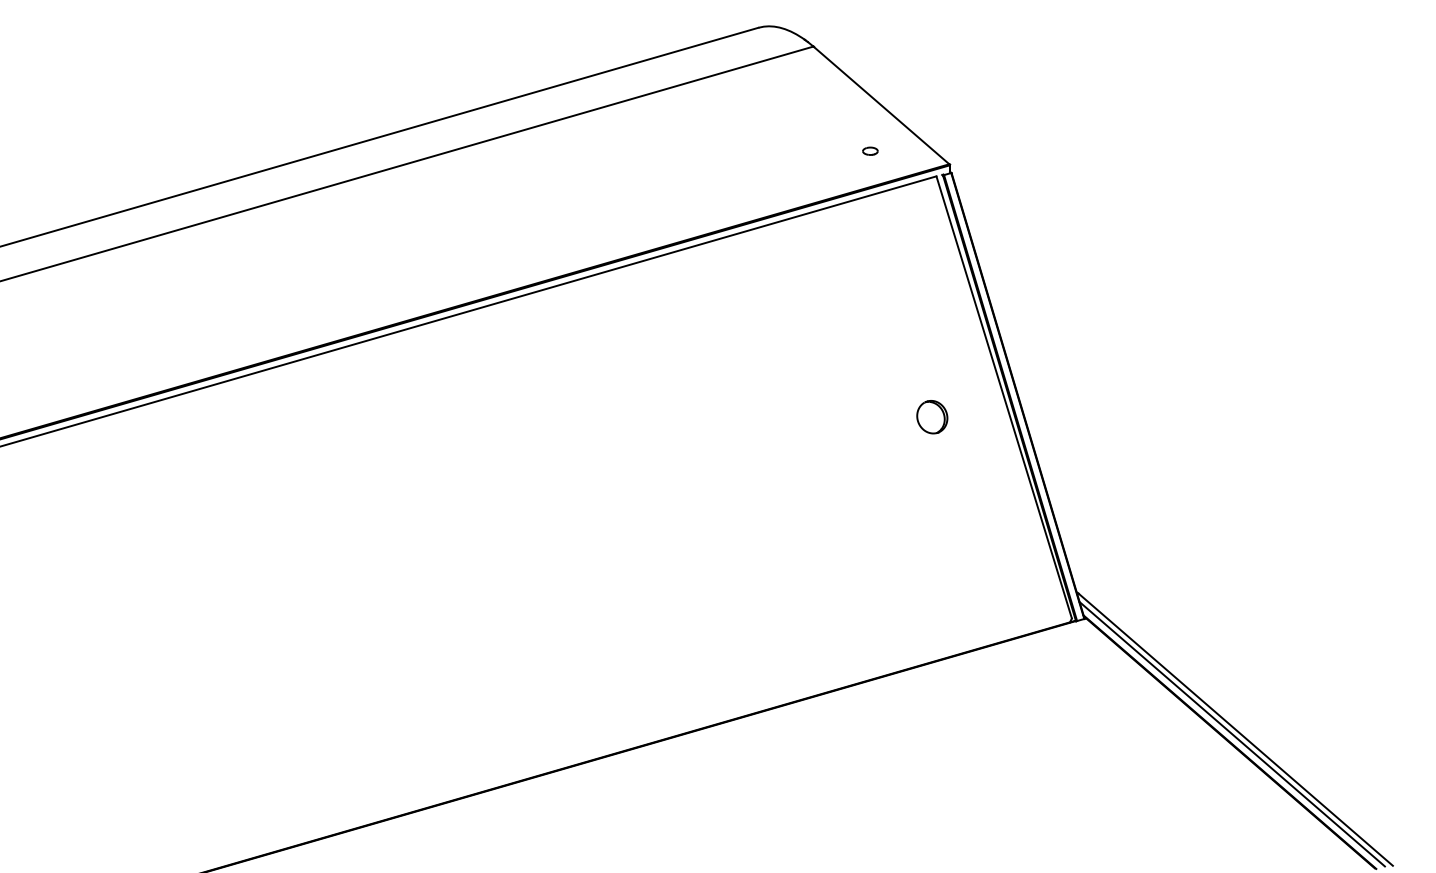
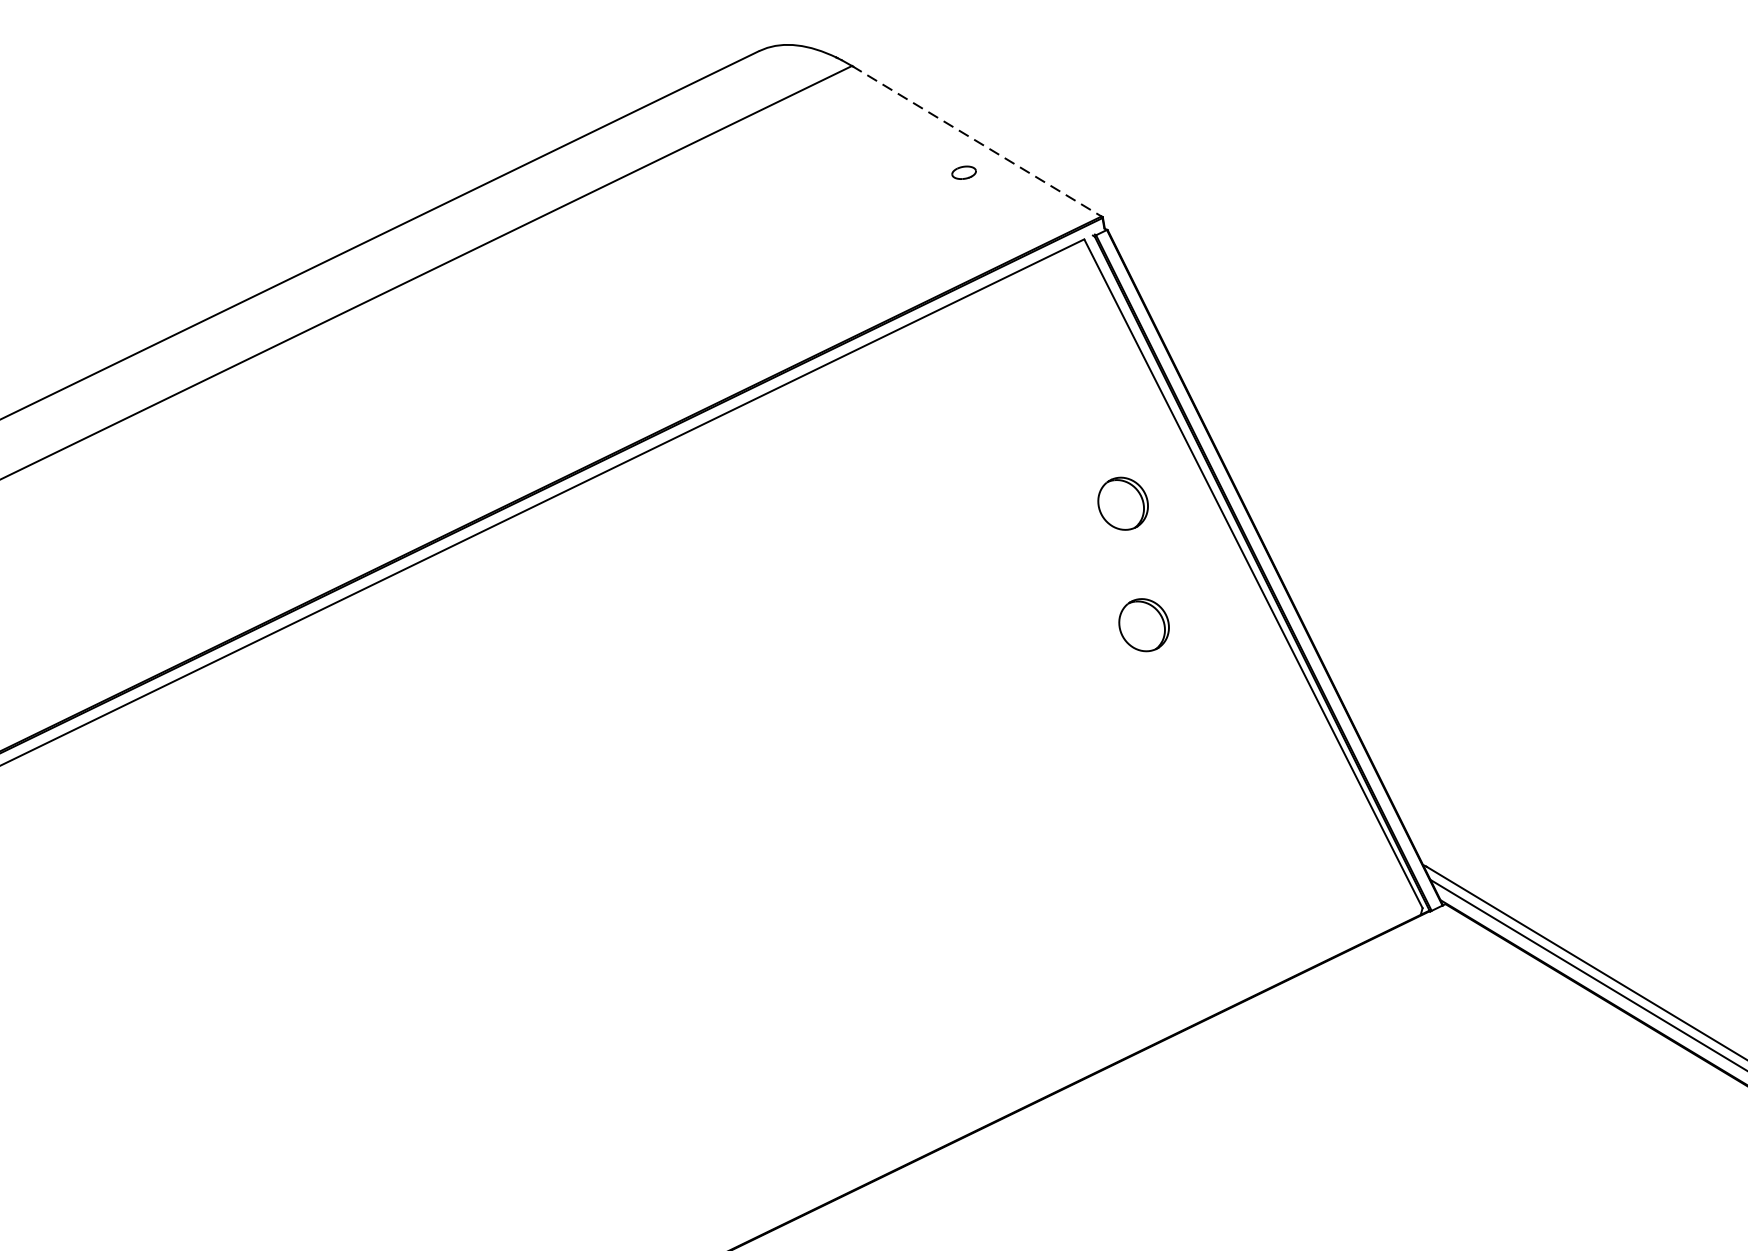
line: (881, 105) -> (976, 141), solid -> dashed
part: (870, 150) -> (964, 171), moved
part: (932, 341) -> (1123, 504), added

